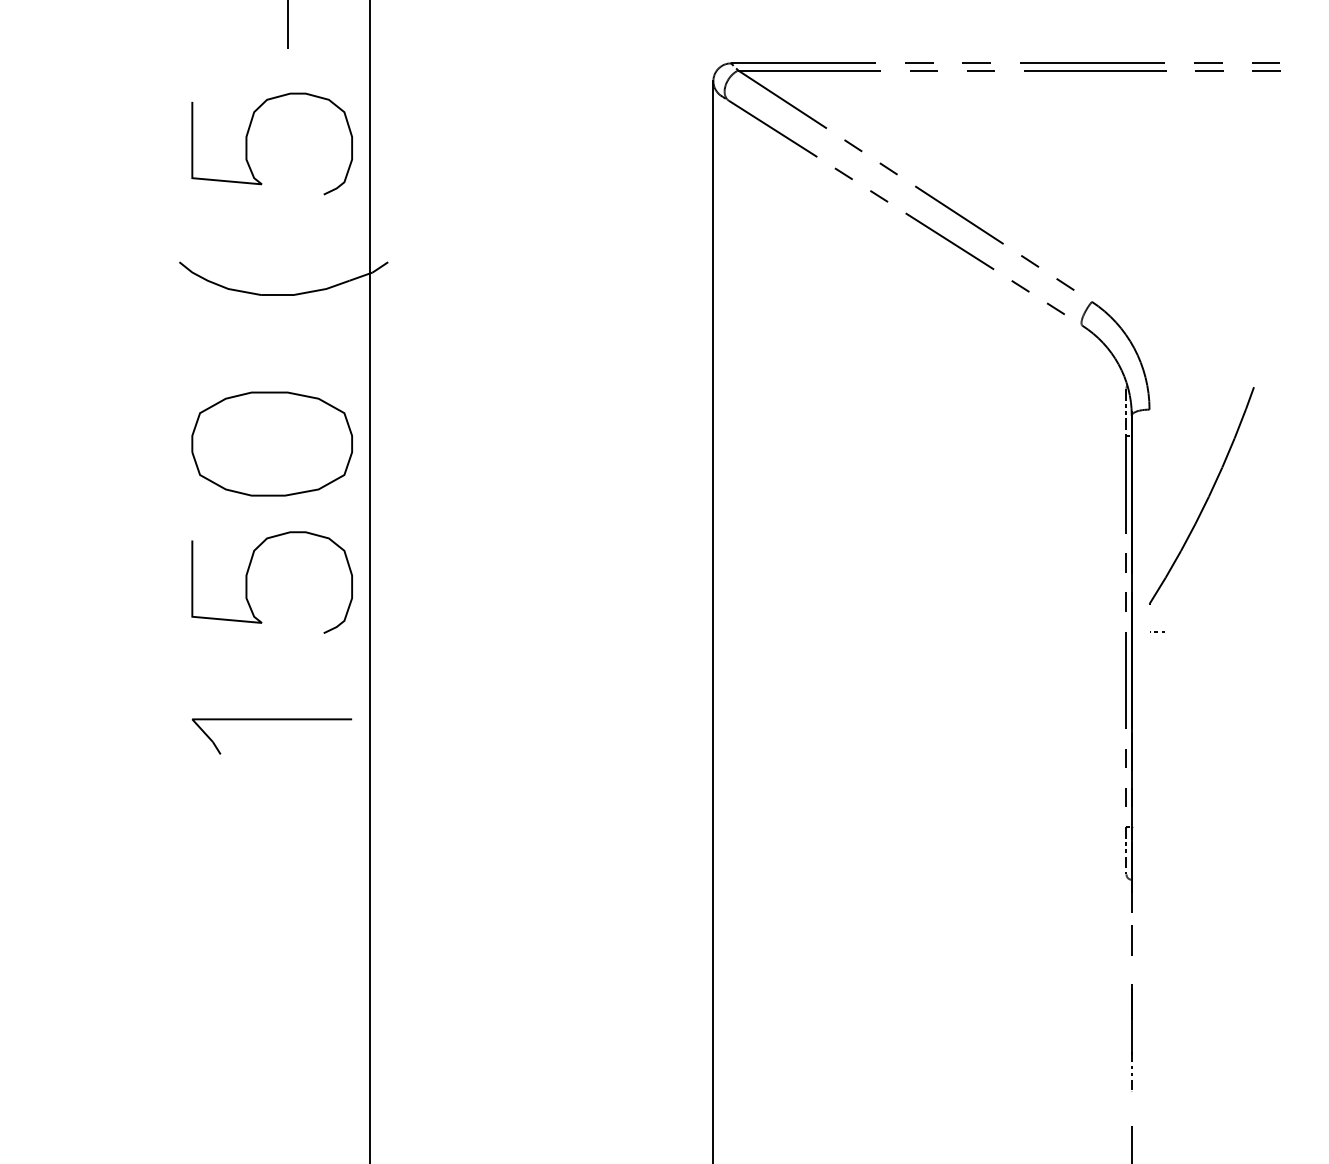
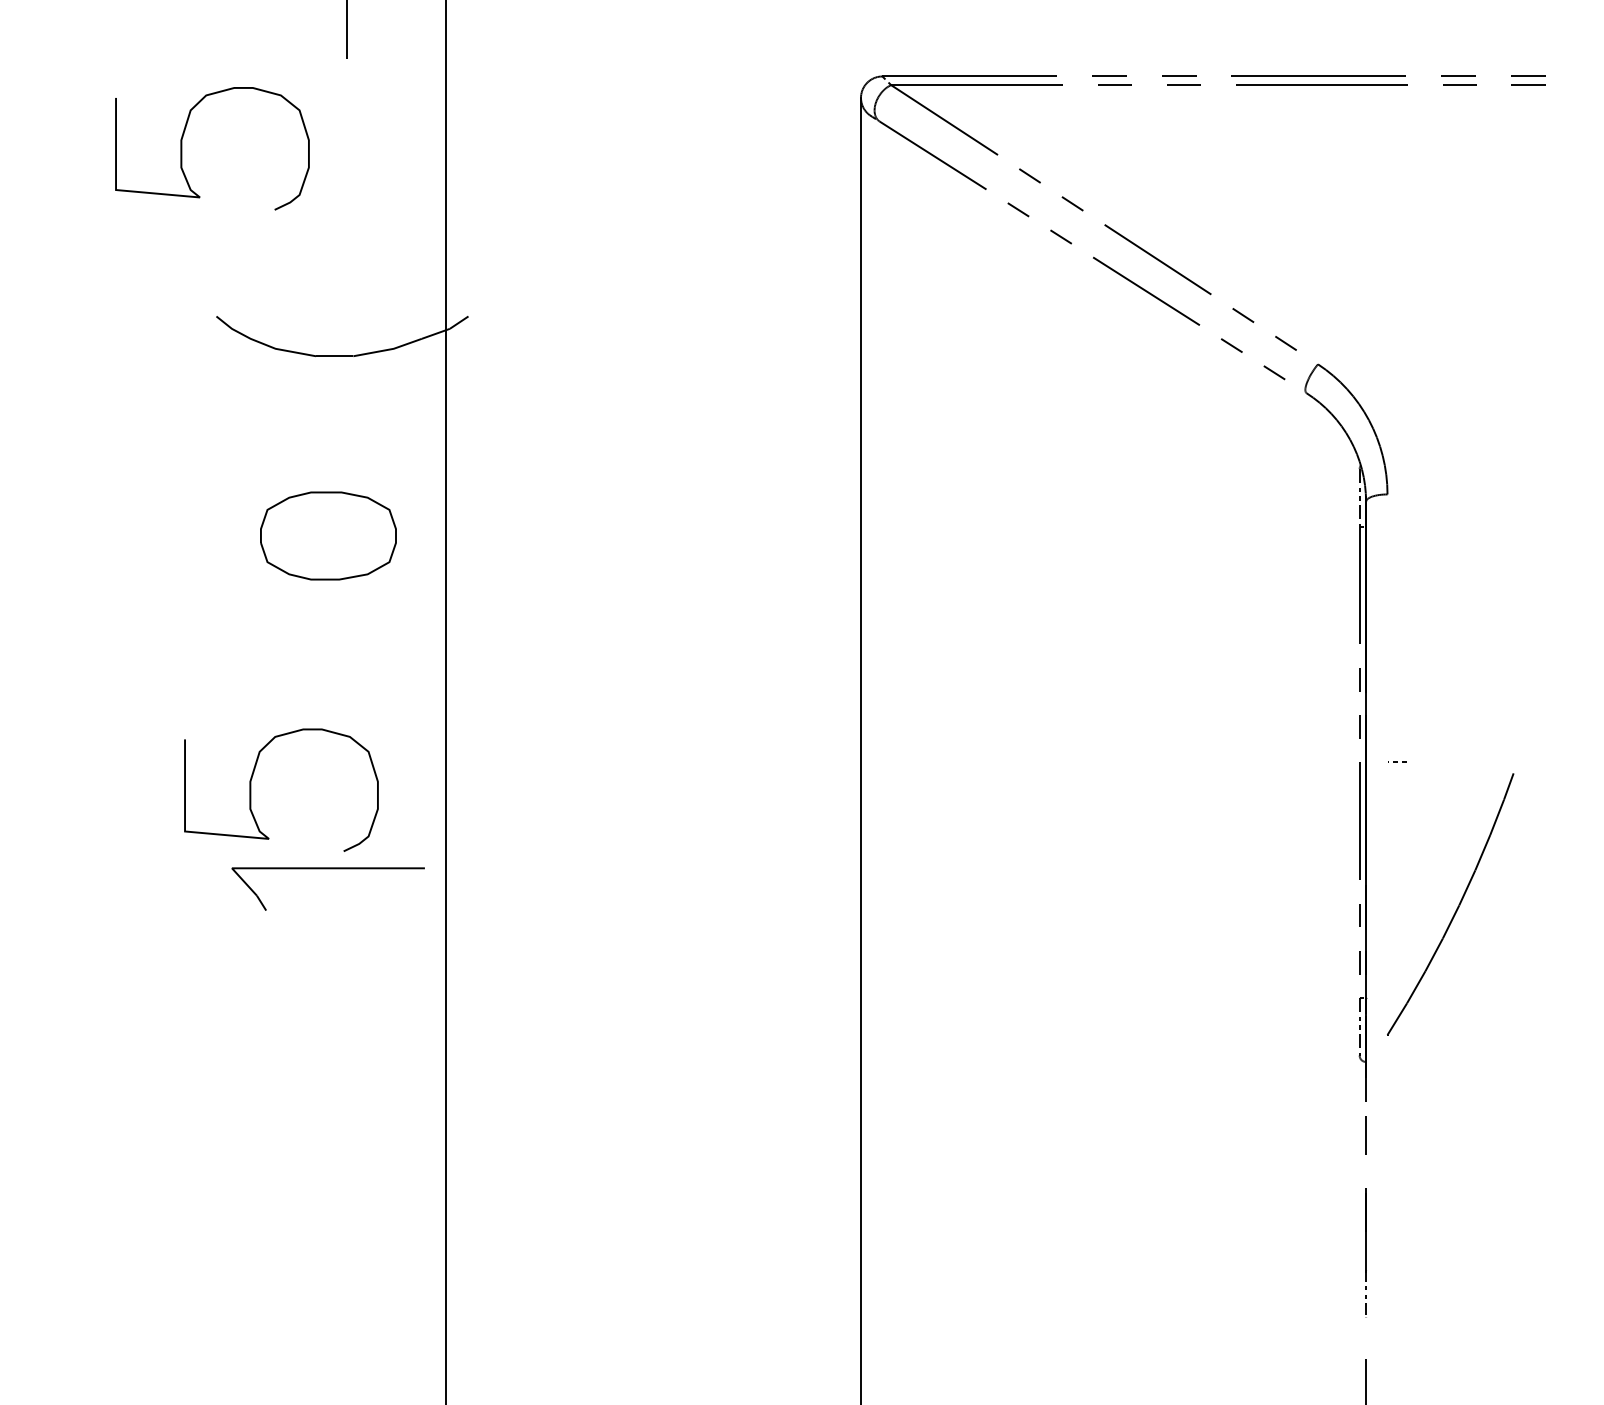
curve: (247, 143) -> (182, 148), moved
part: (272, 443) -> (328, 535), size x0.7
part: (1206, 499) -> (1456, 908), moved
curve: (247, 582) -> (251, 789), moved

